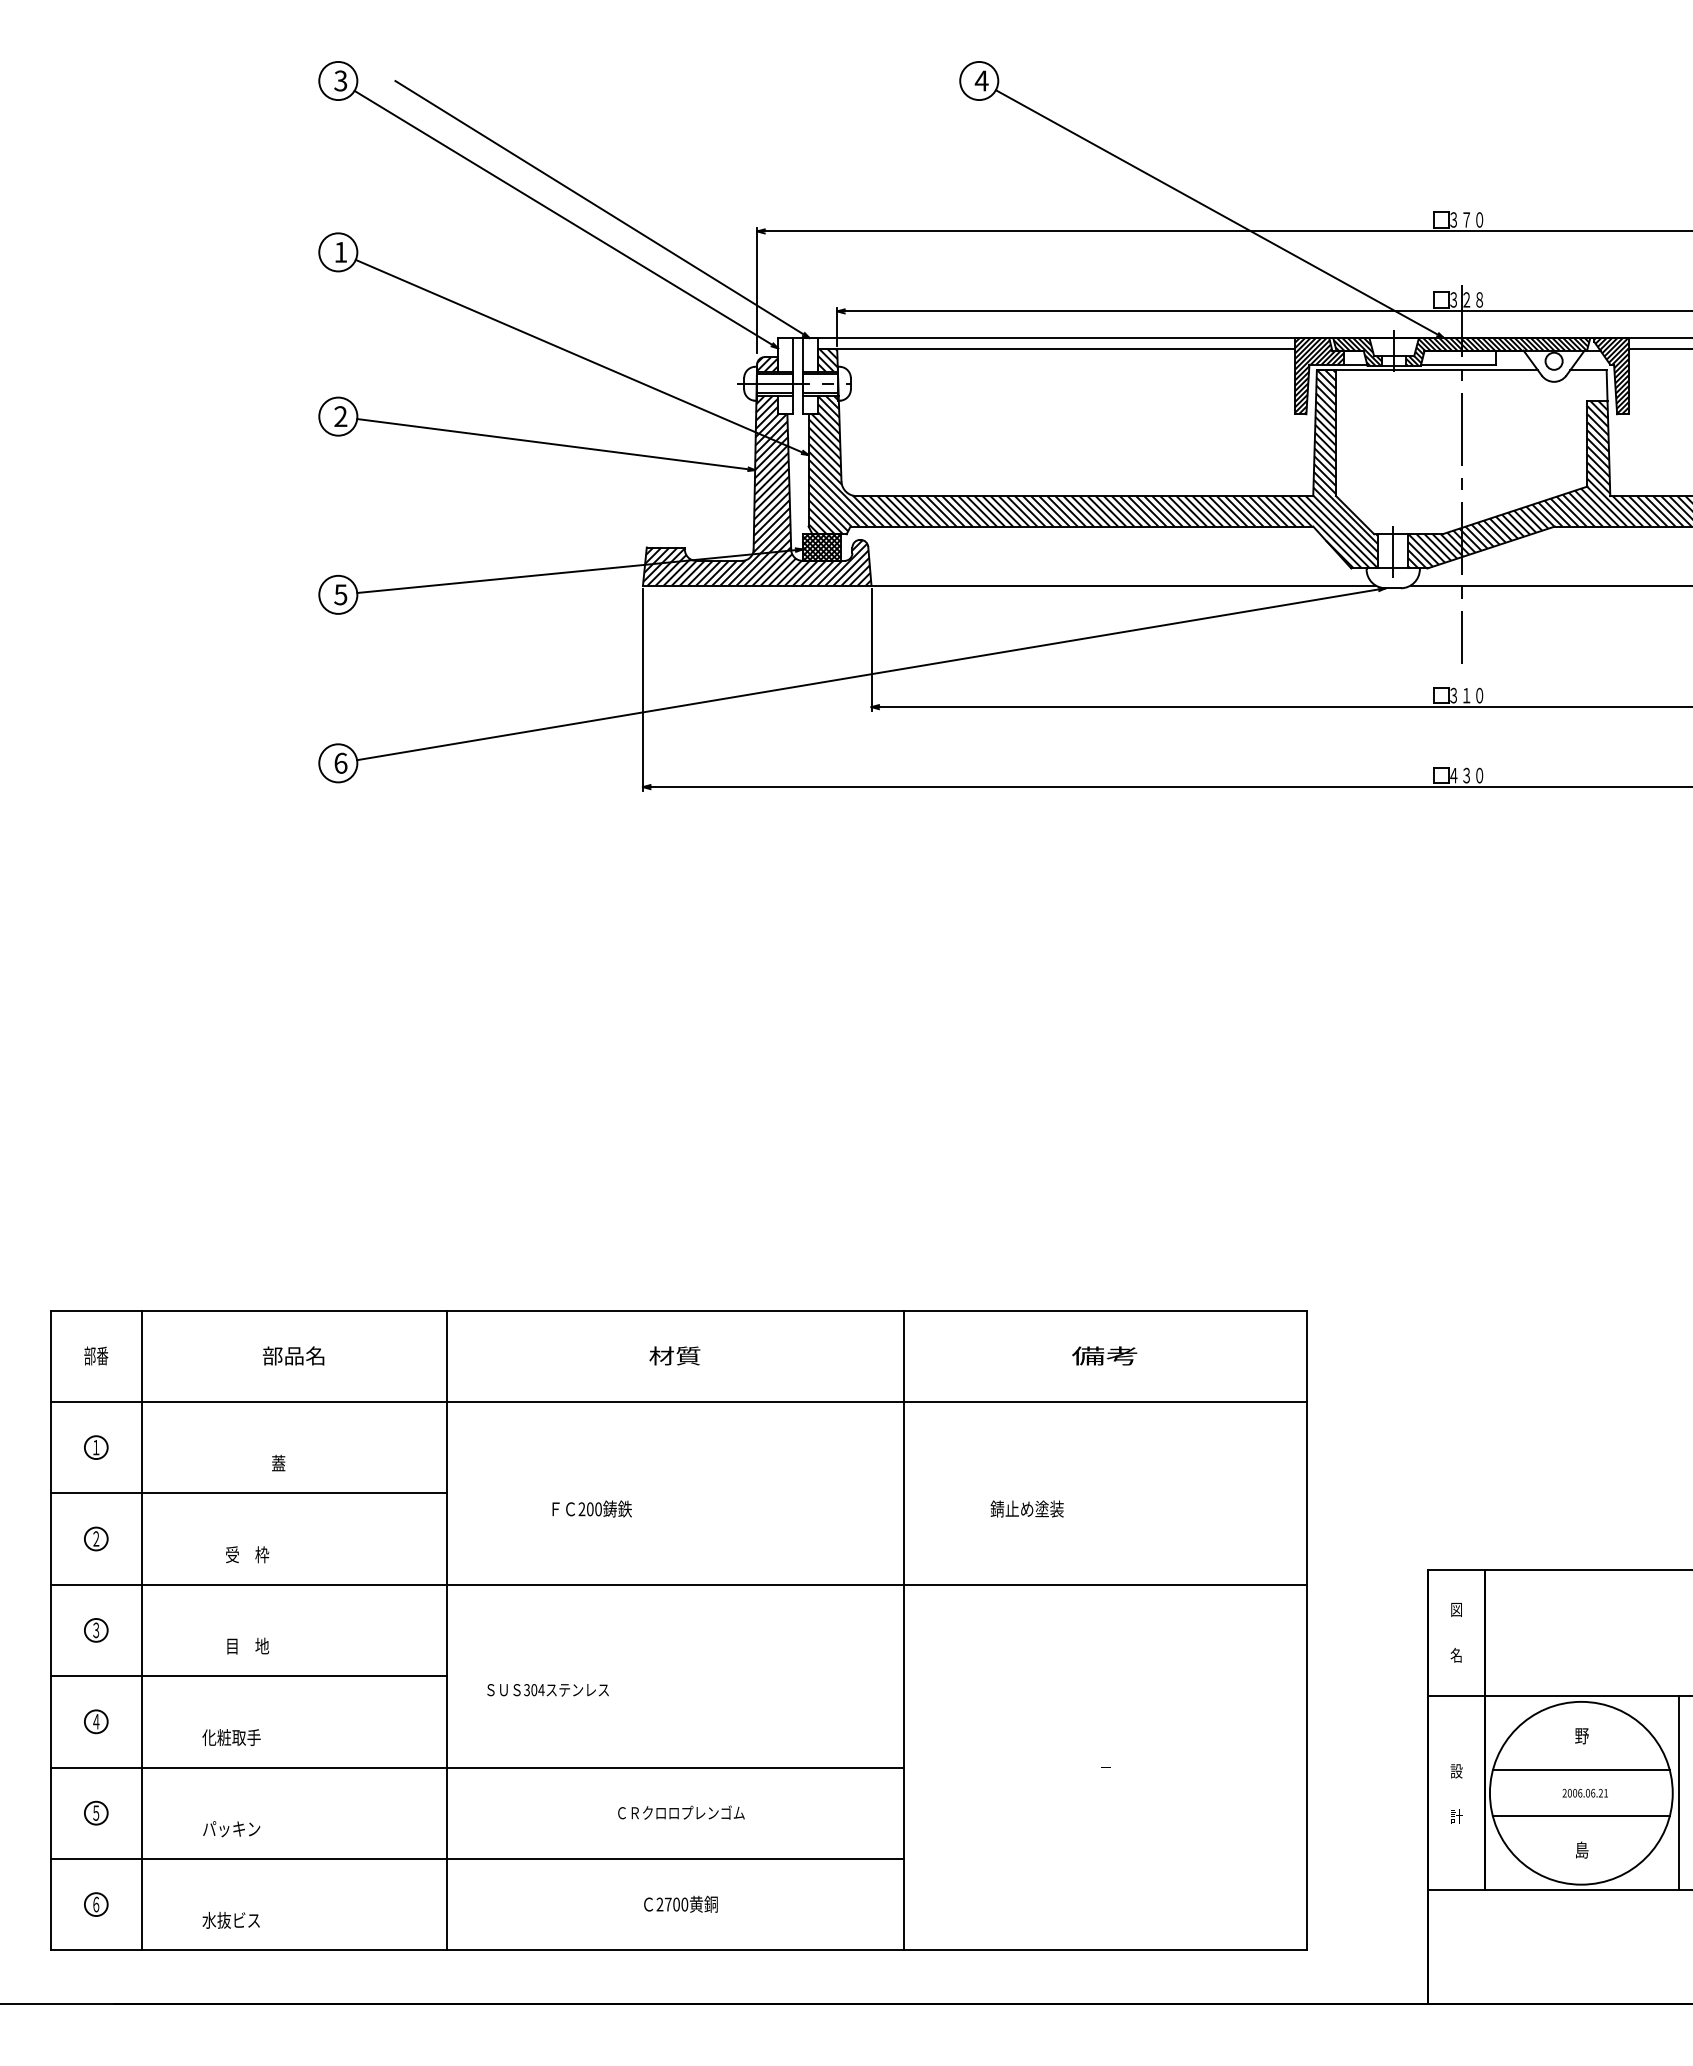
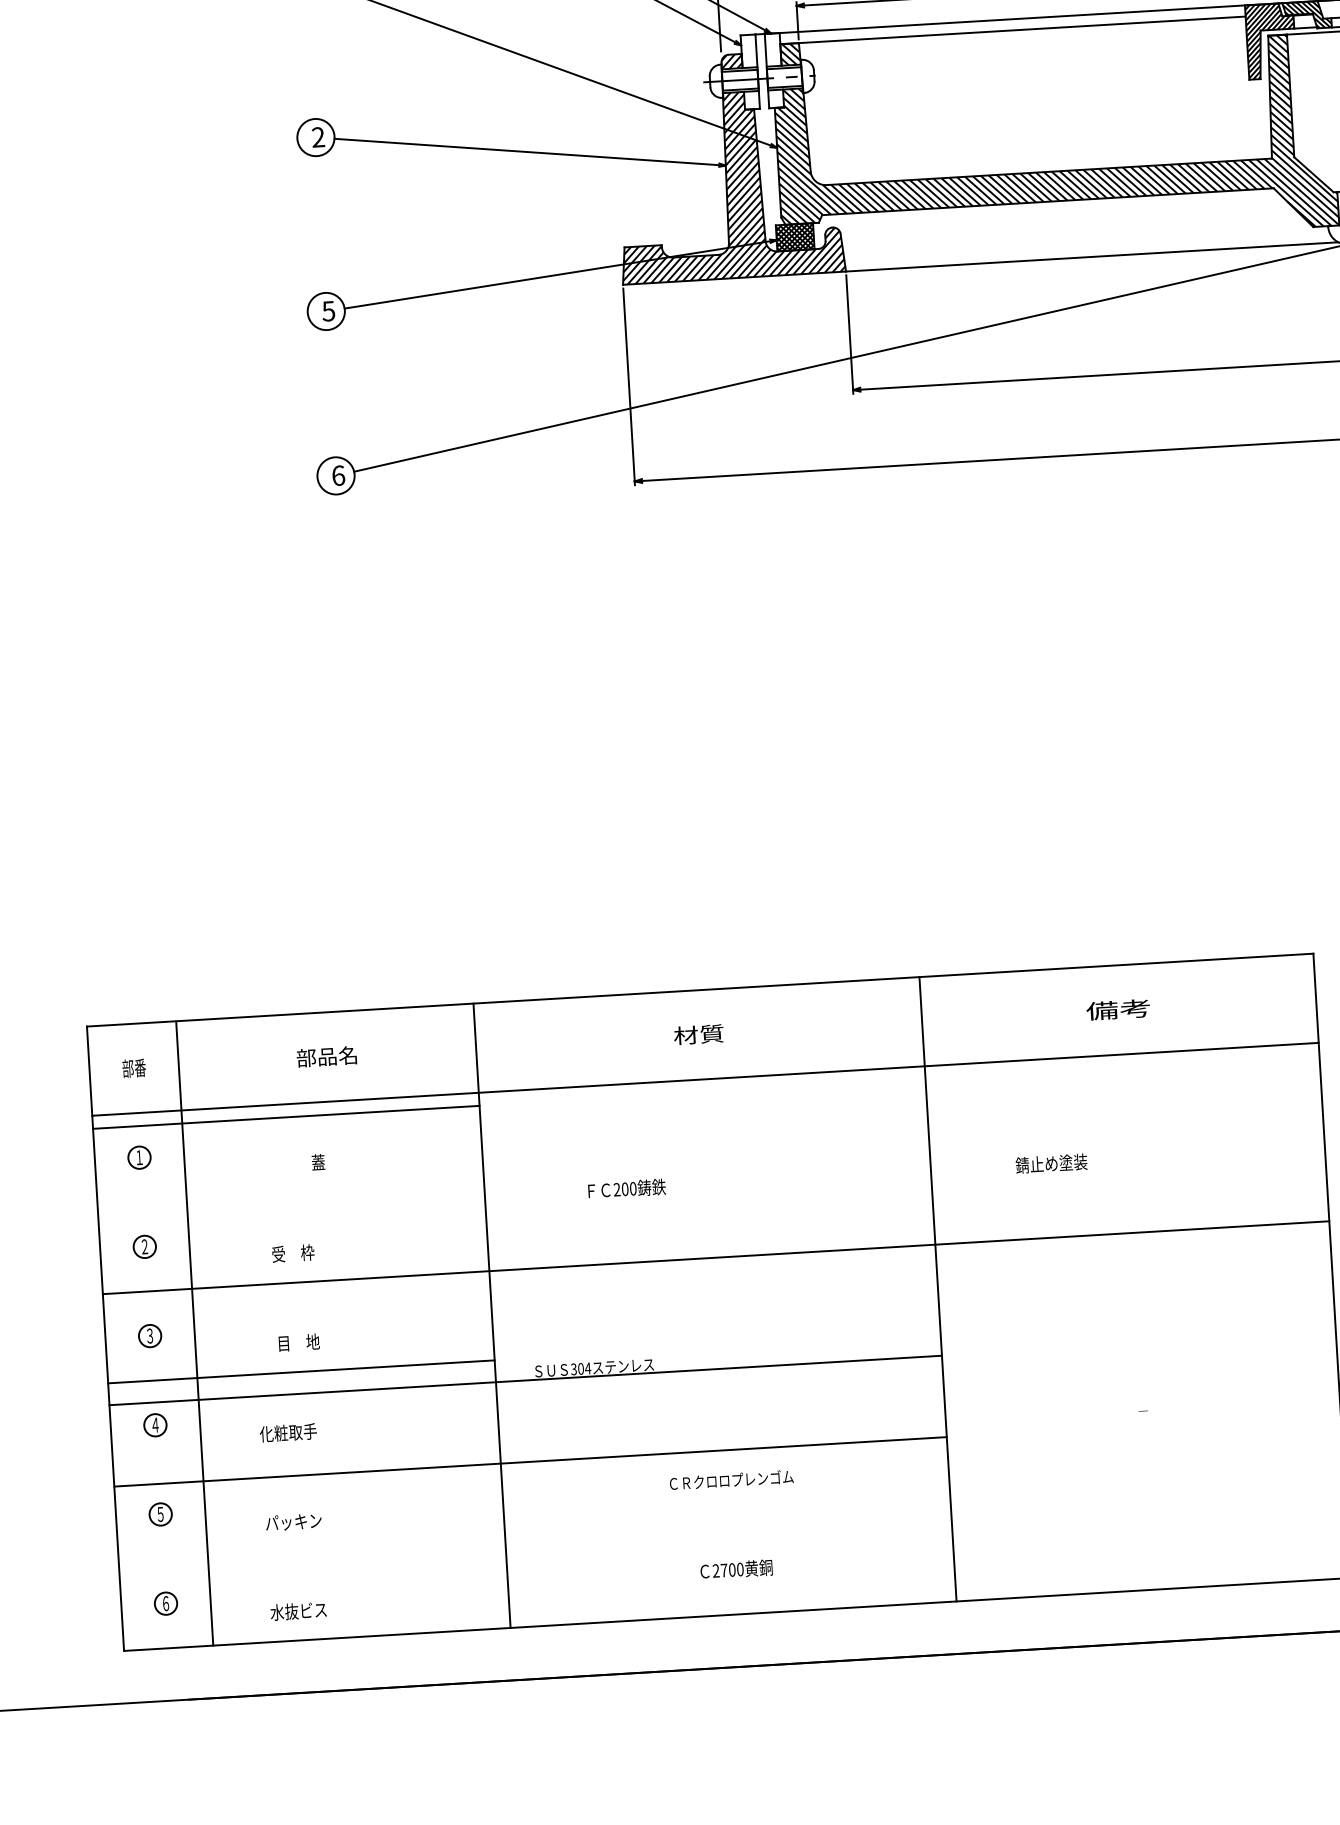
line: (248, 1493) -> (286, 1117), moved
line: (476, 1767) -> (525, 1380), moved
line: (476, 1858) -> (529, 1461), moved

